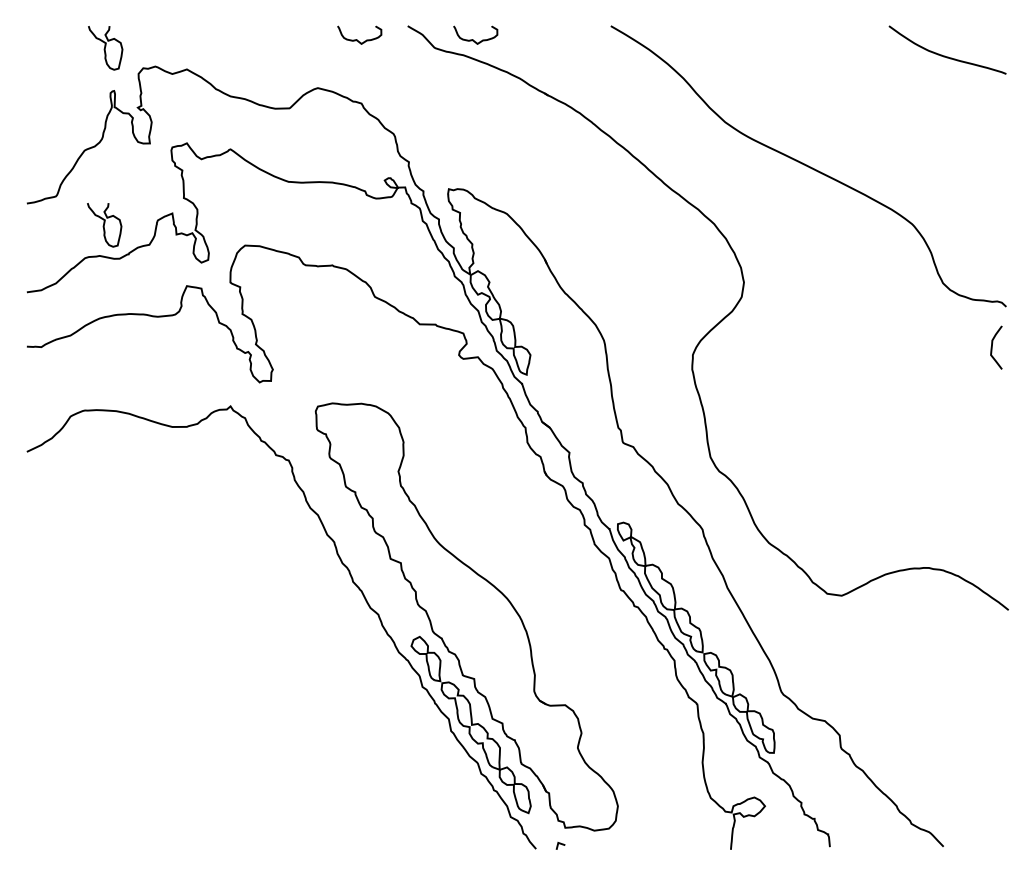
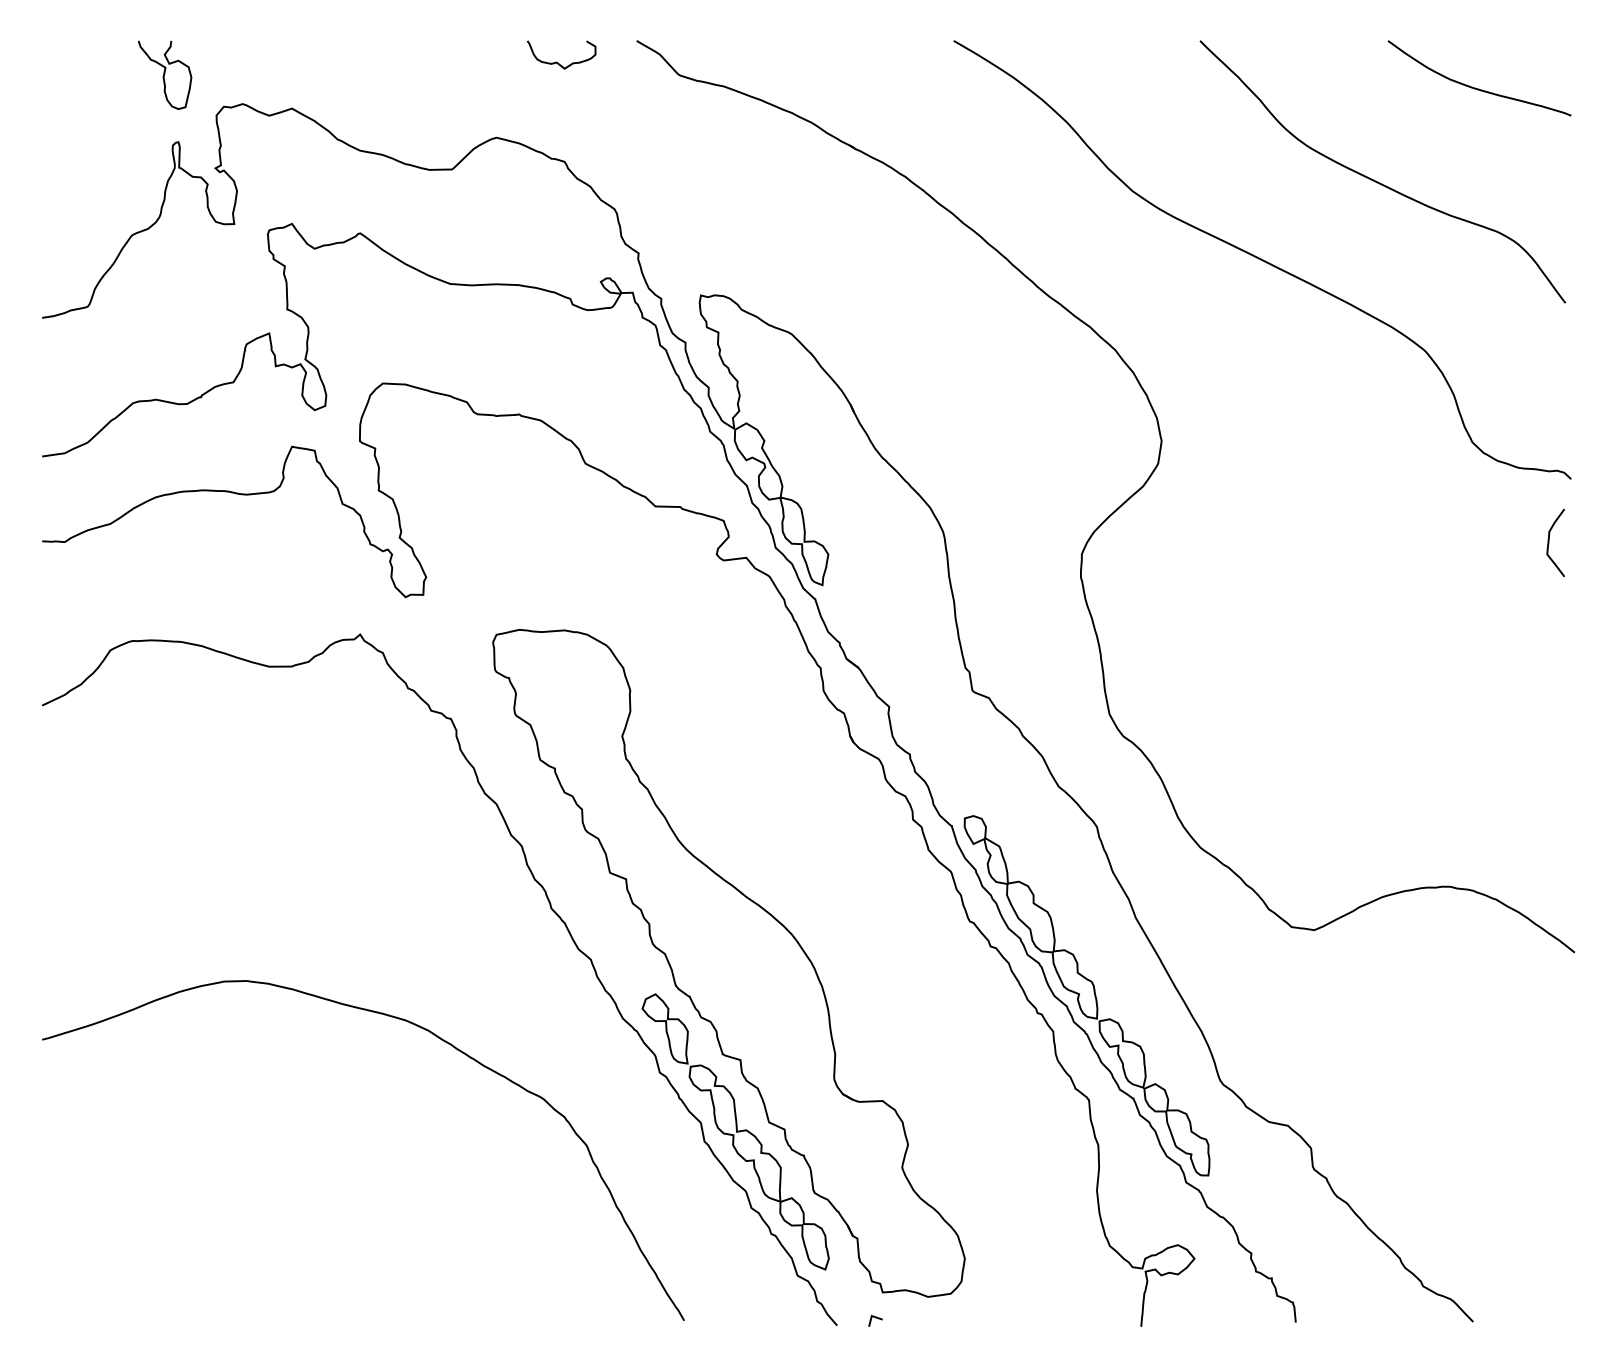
curve: (473, 39) -> (739, 61), removed
curve: (882, 115) -> (1377, 180), added
curve: (104, 225) -> (163, 352), removed
curve: (265, 657) -> (414, 1026), added

